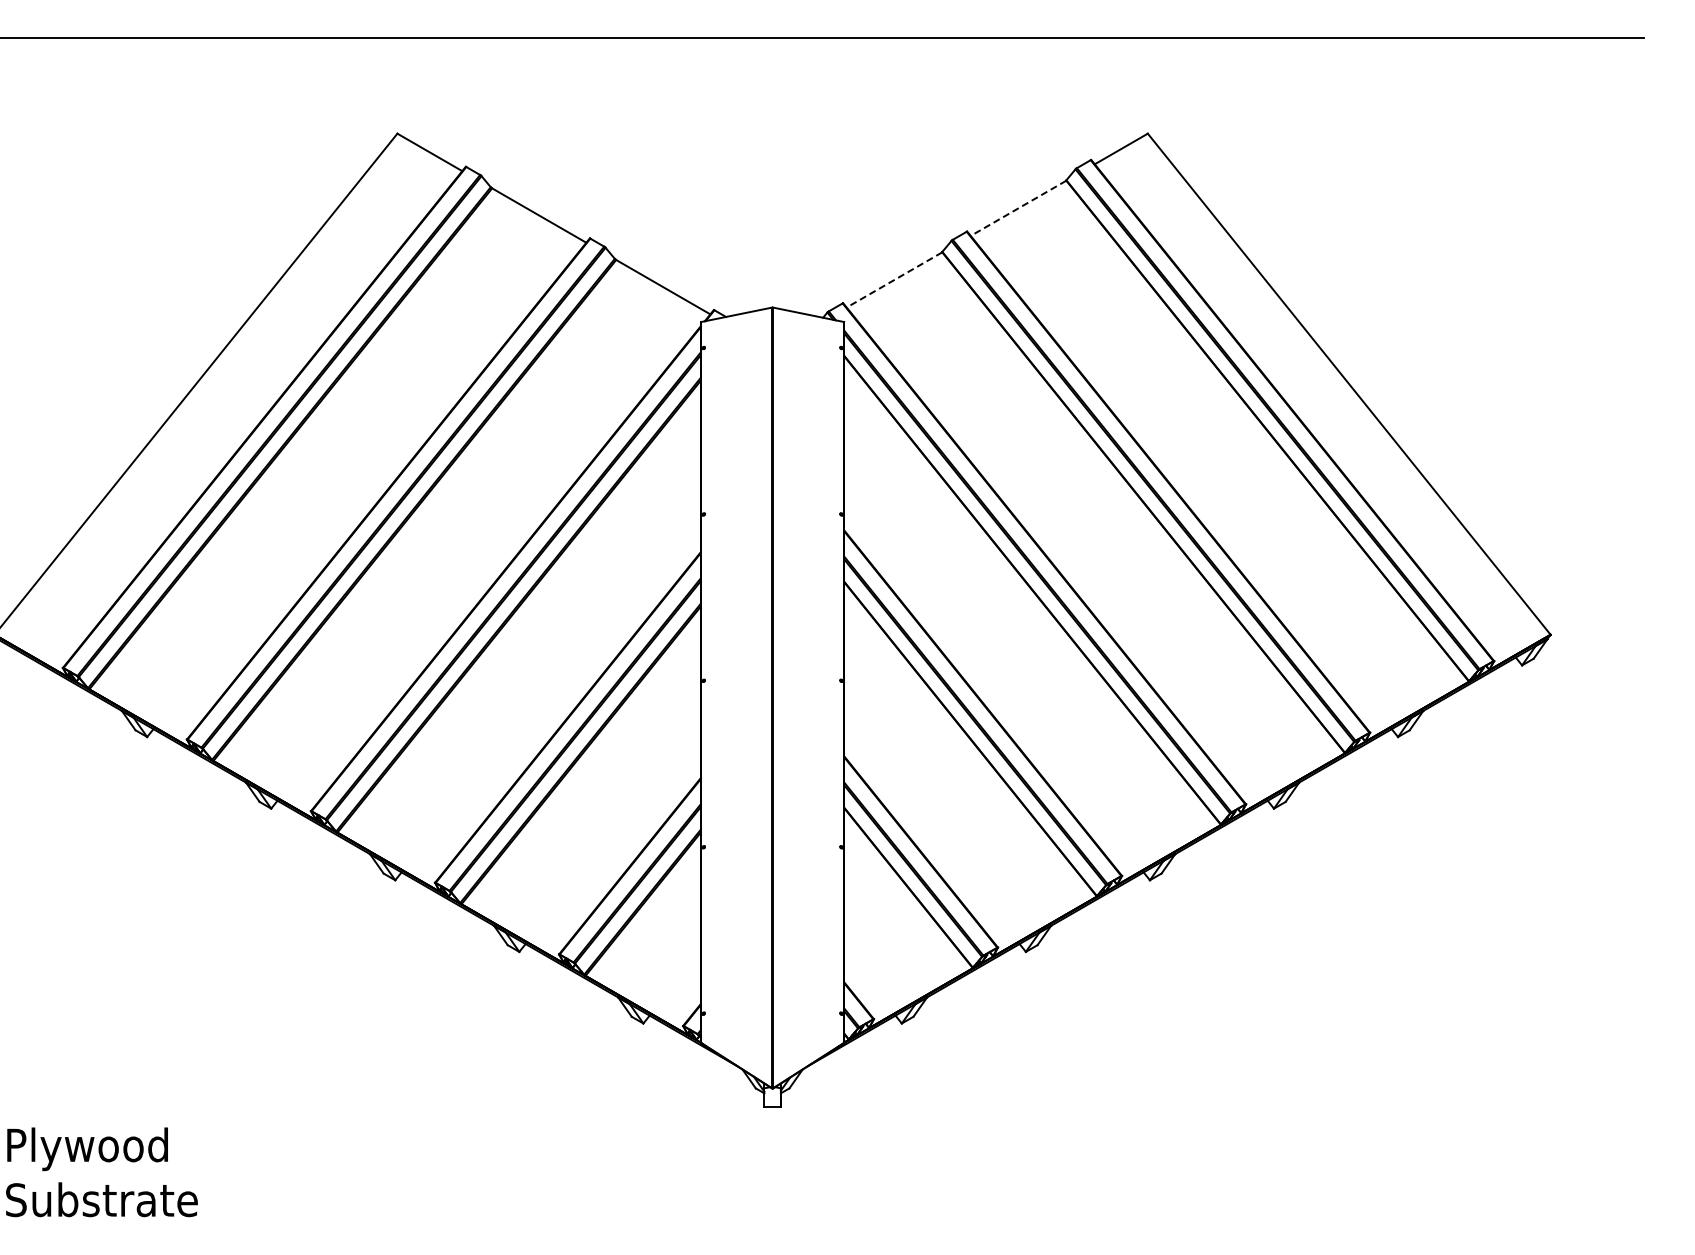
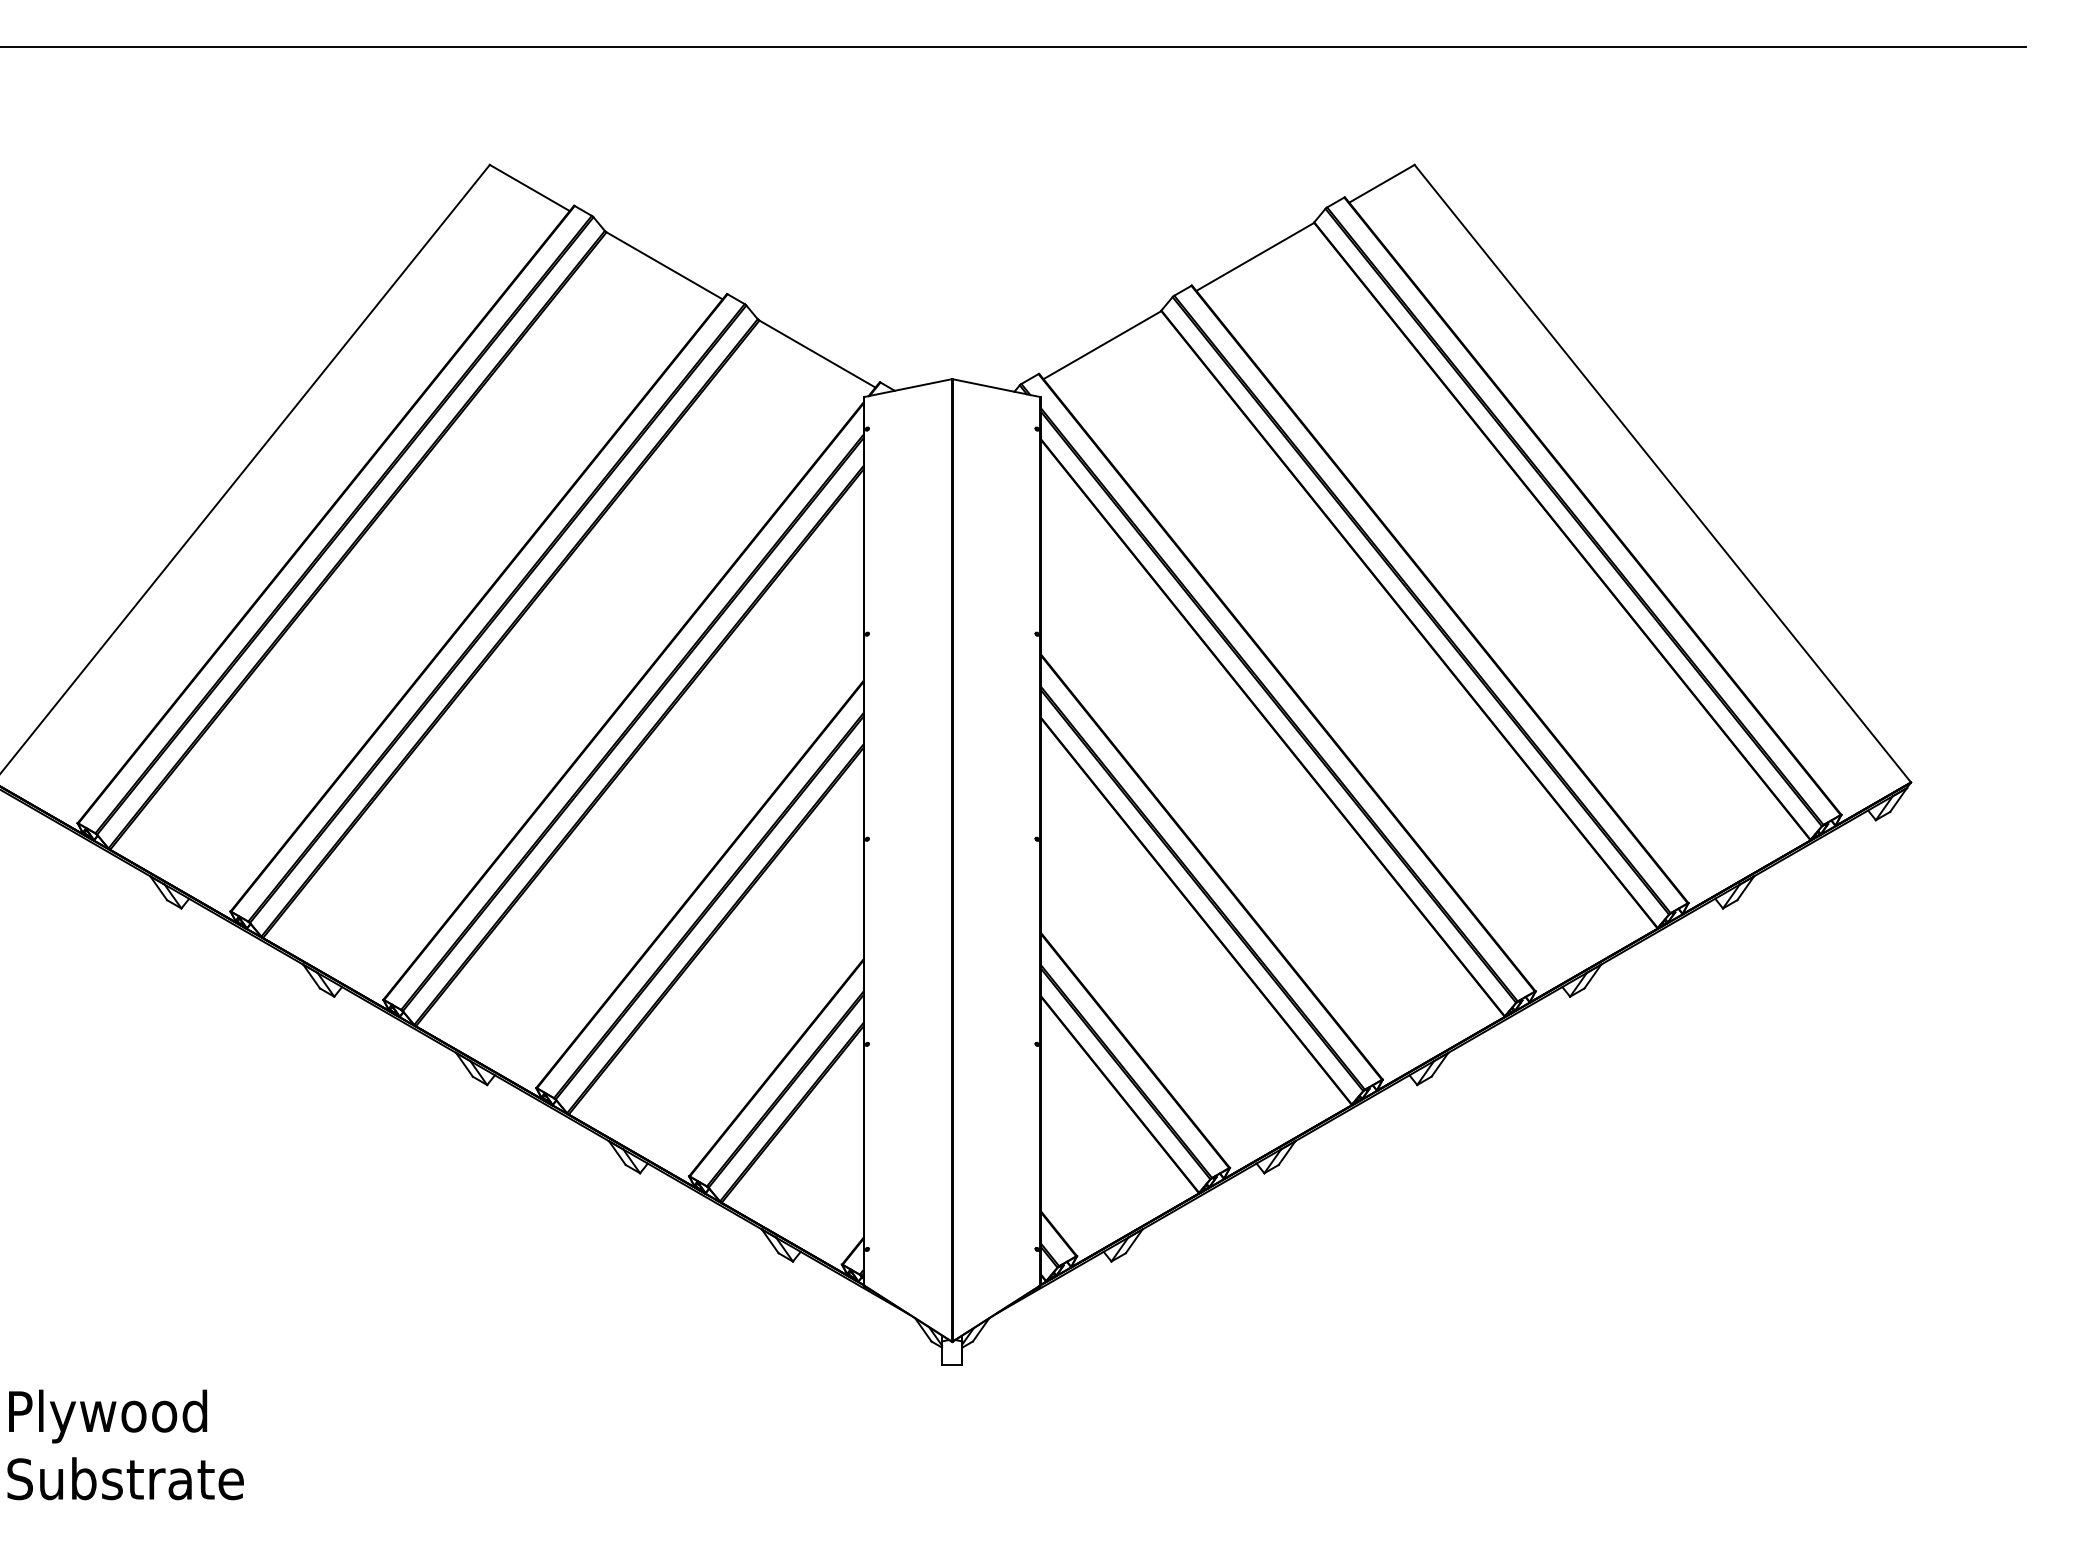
line: (1018, 208) -> (1255, 257), dashed -> solid
line: (894, 280) -> (1102, 345), dashed -> solid

